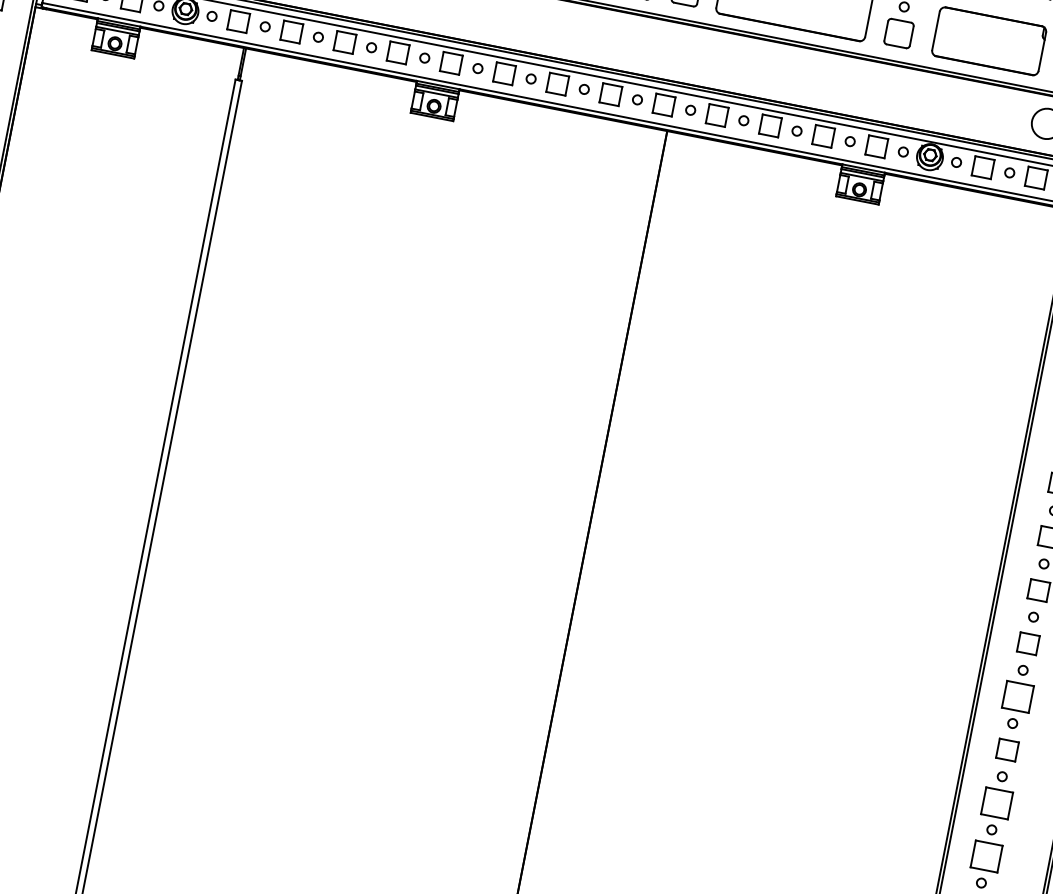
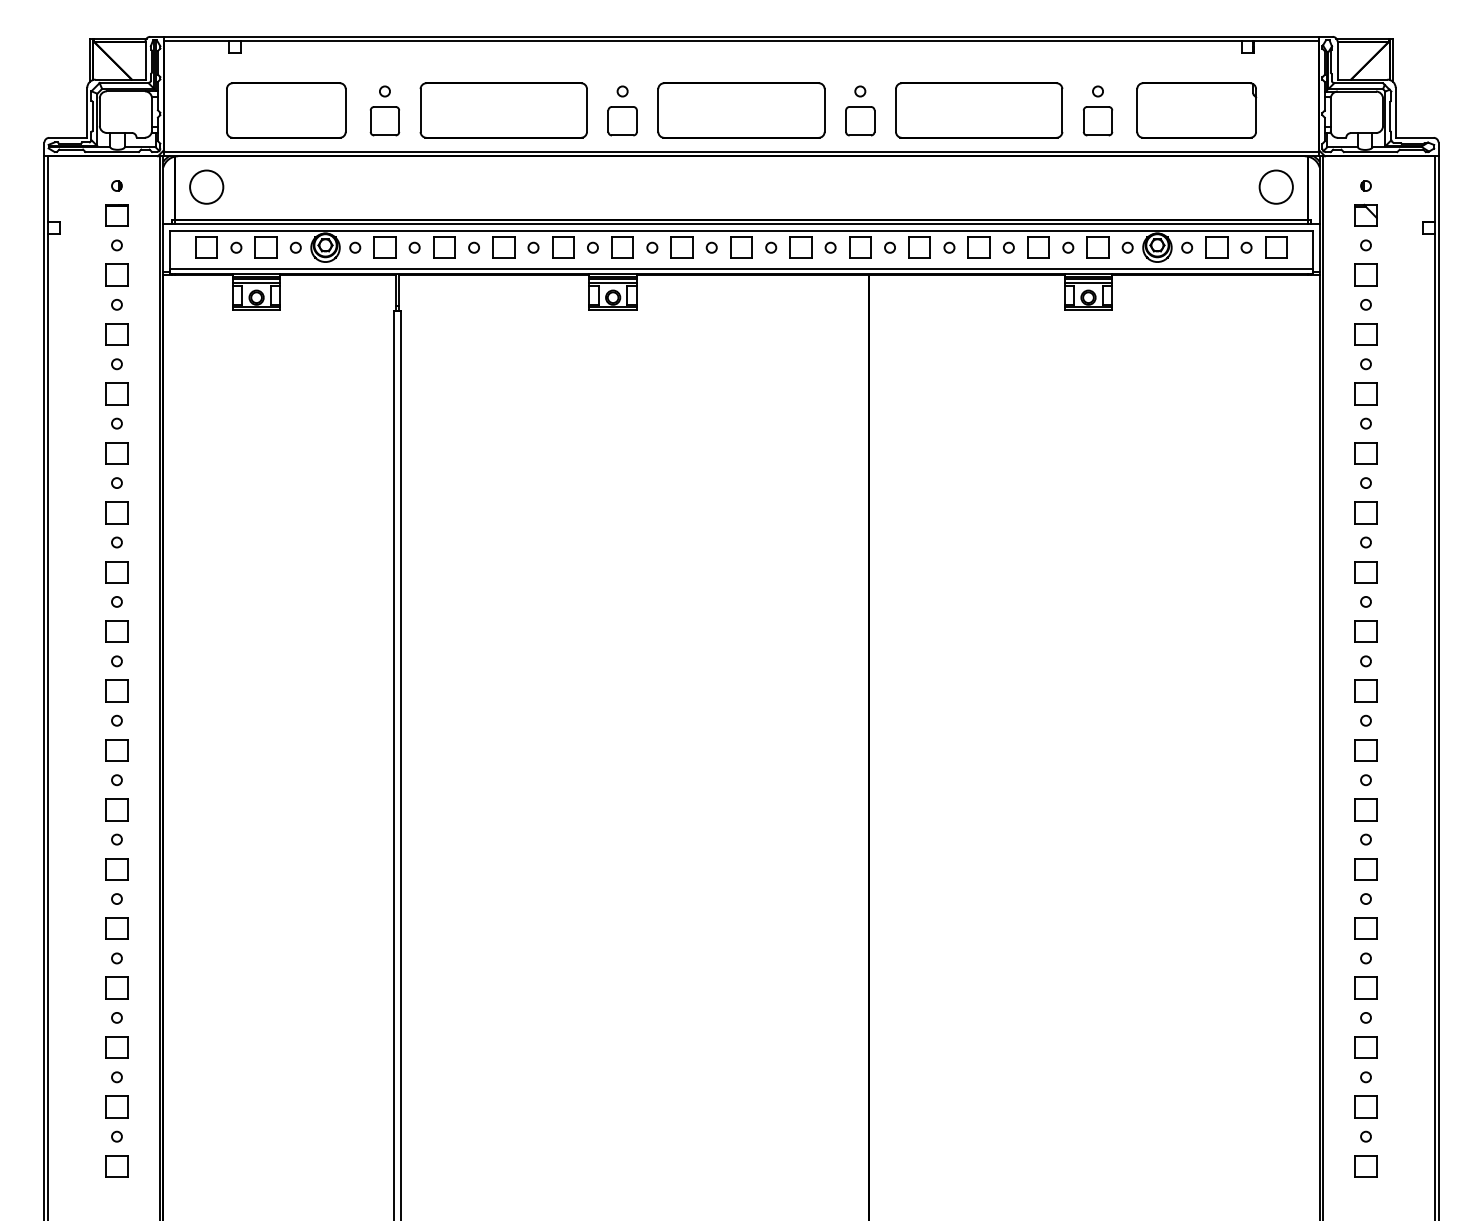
part: (1017, 696) -> (1365, 809), size x0.71
part: (996, 803) -> (1365, 928), size x0.71
part: (986, 855) -> (1365, 987), size x0.71

